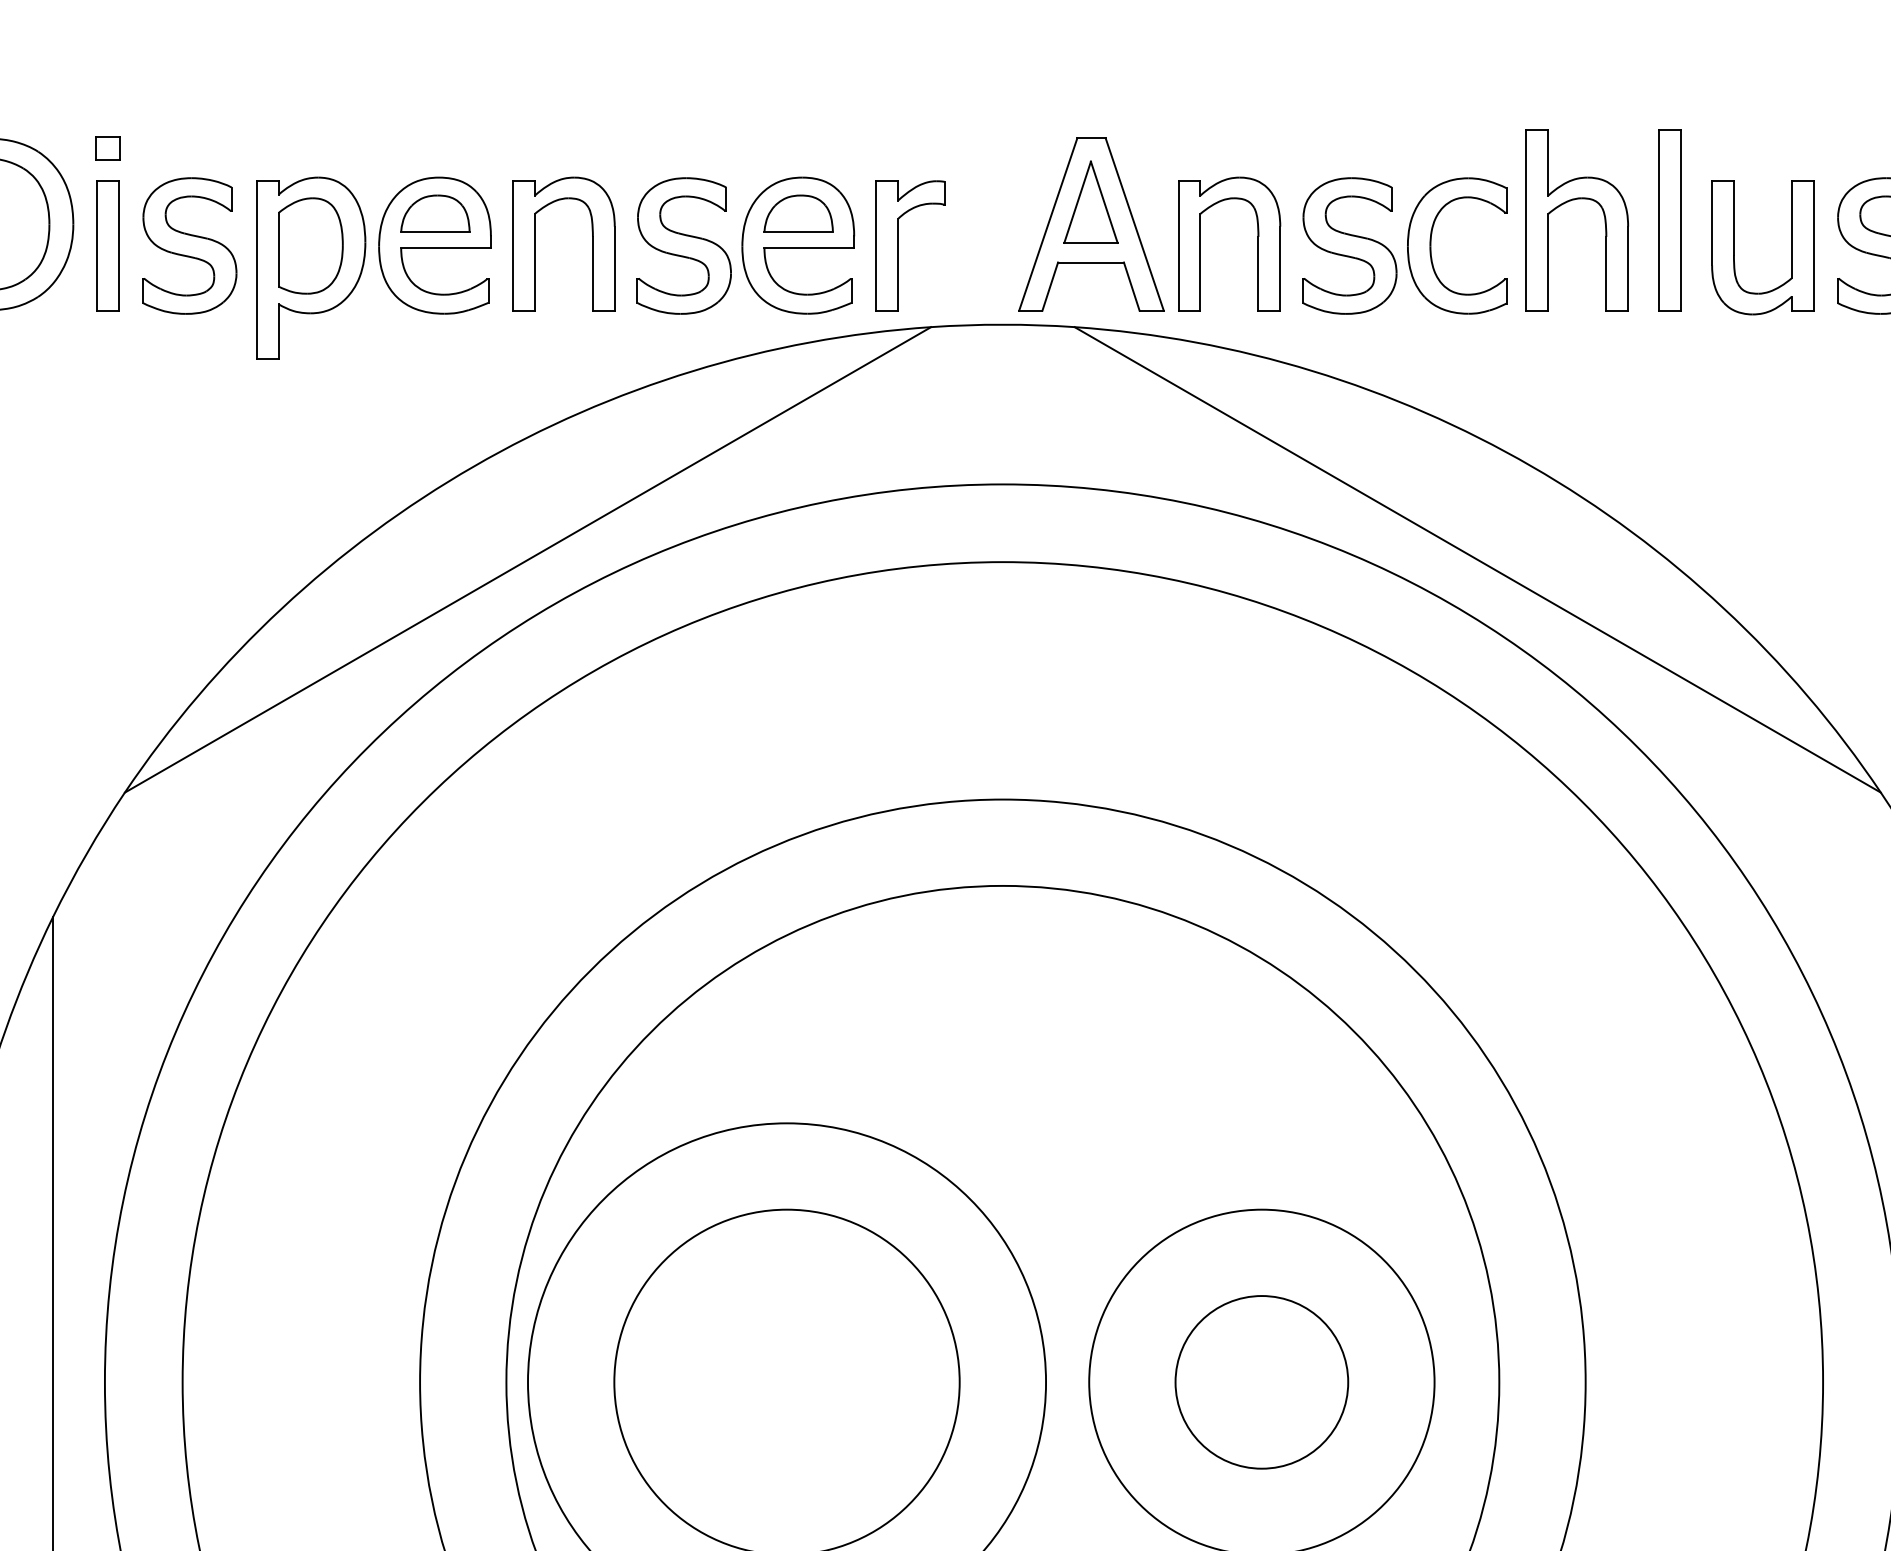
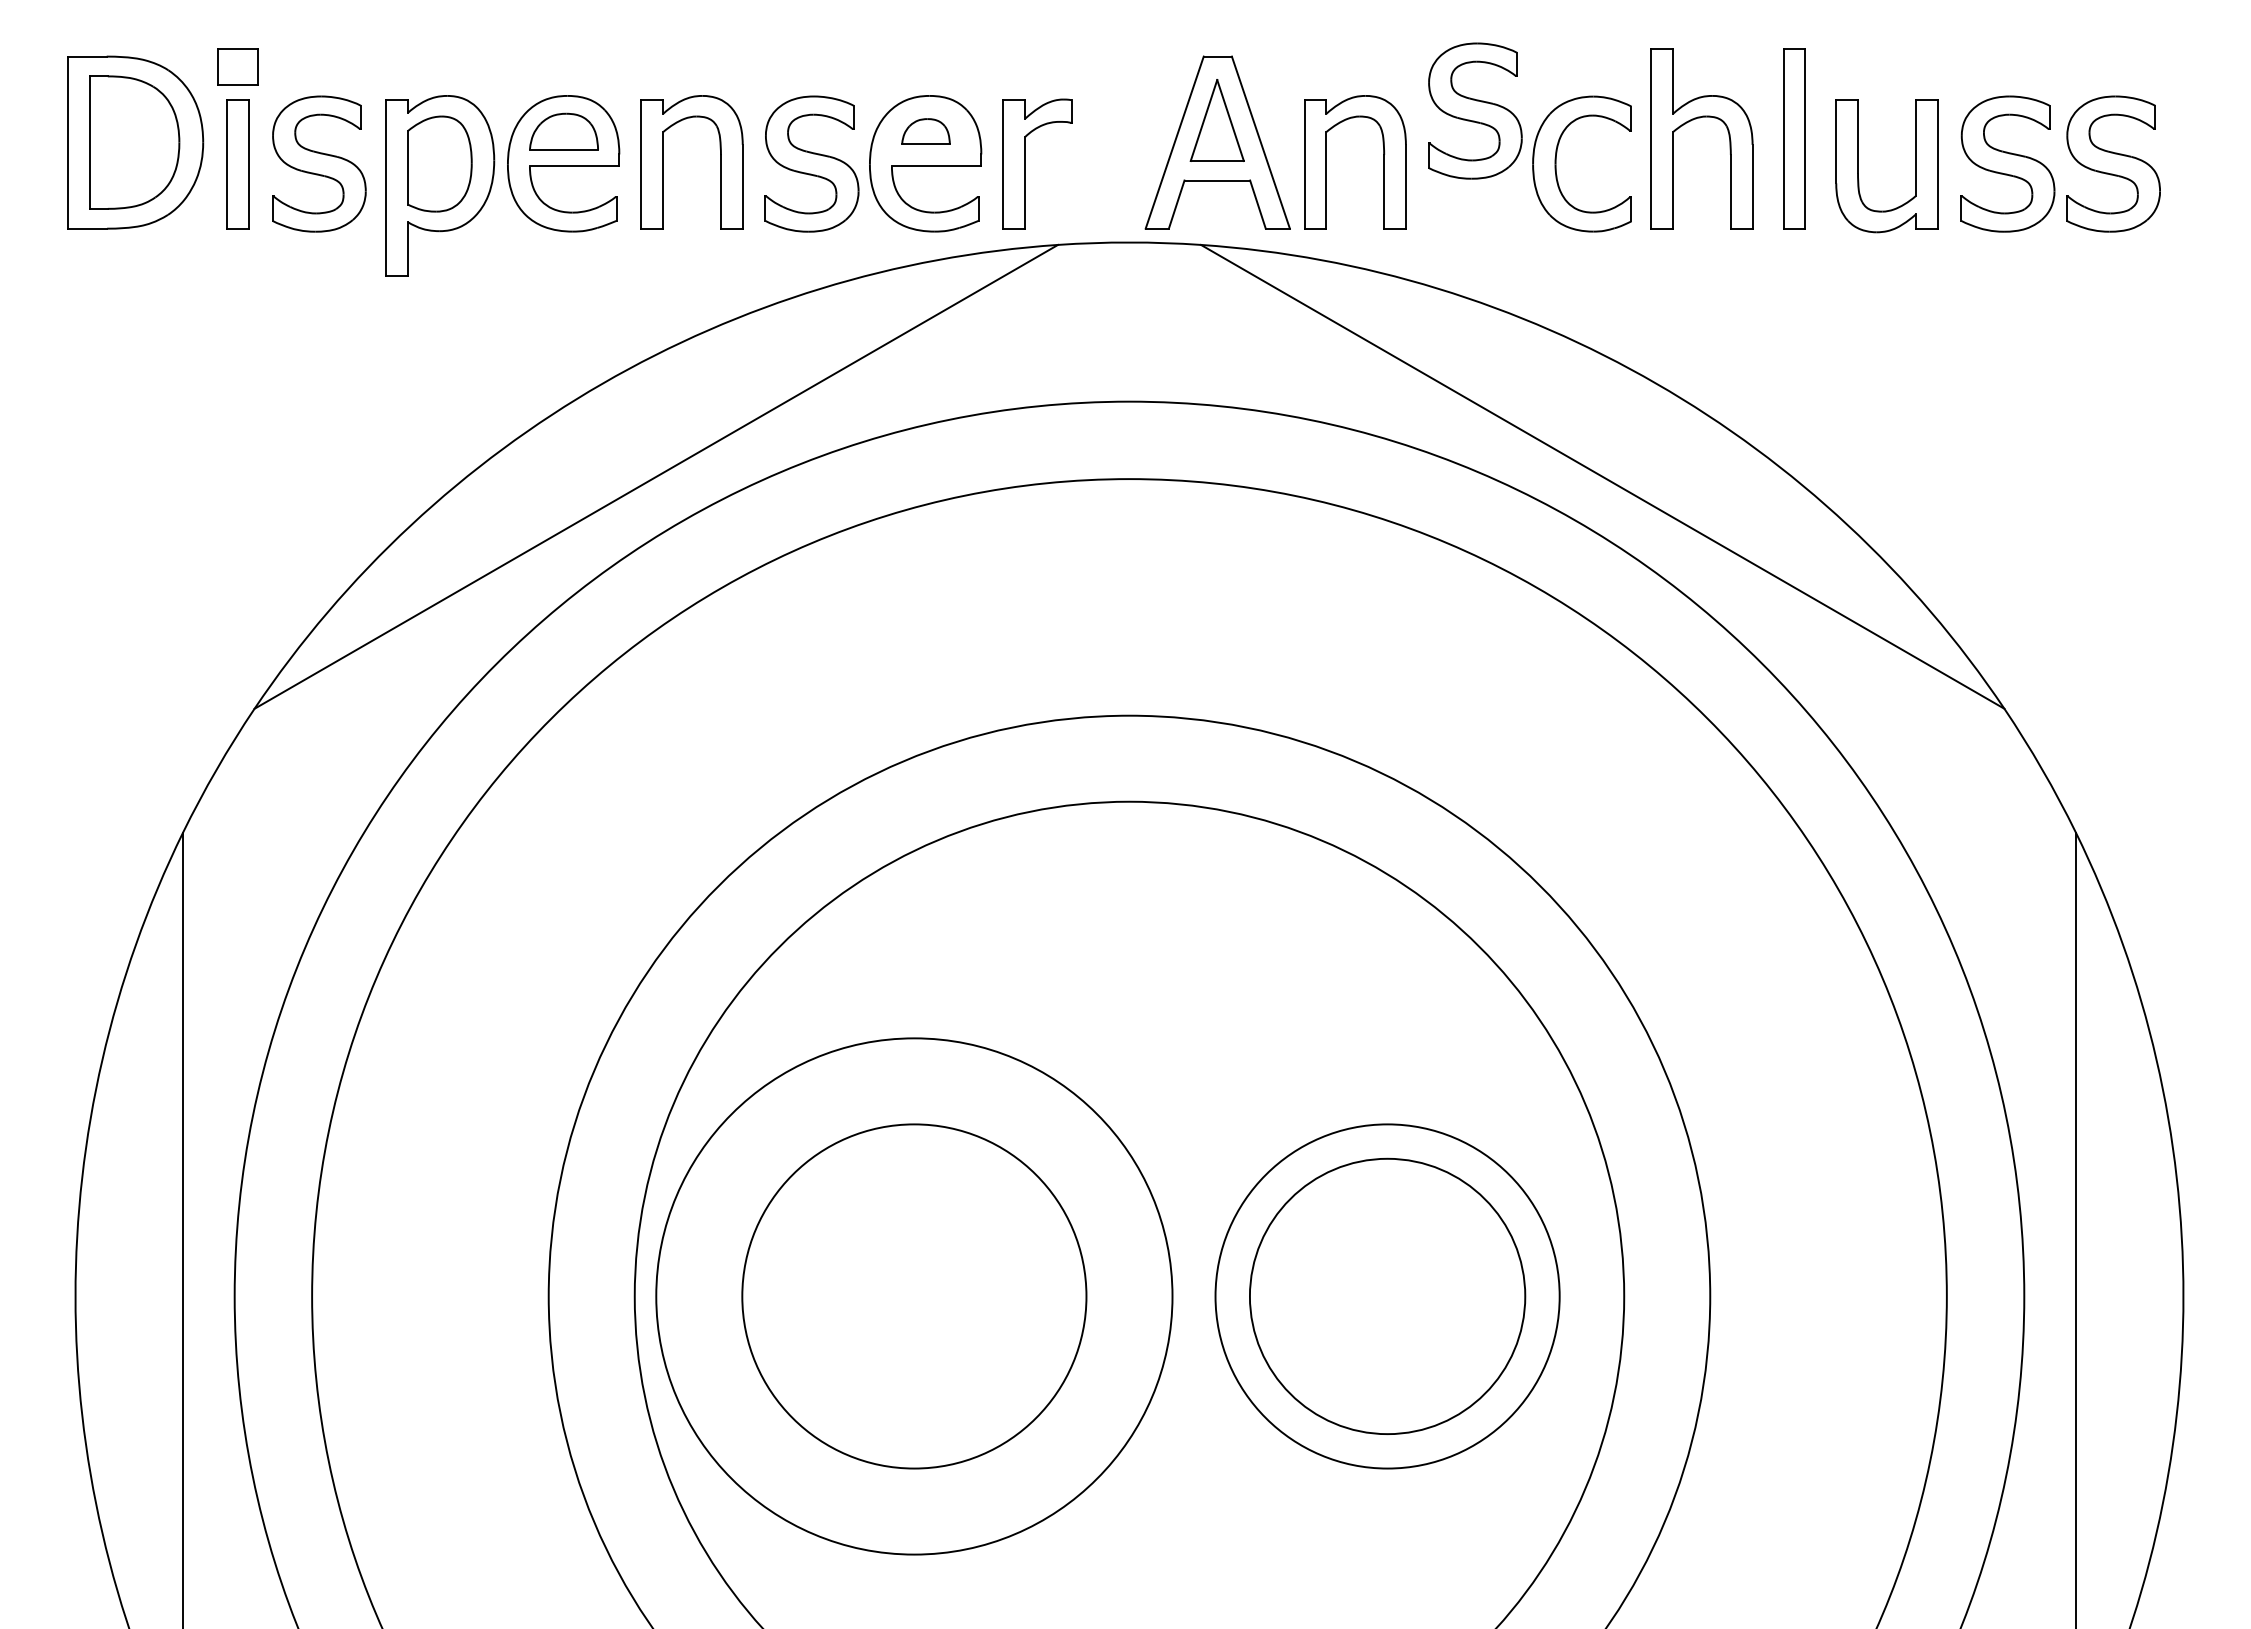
part: (107, 148) -> (237, 66), size x1.6
part: (798, 213) -> (925, 131), size x0.7
part: (1350, 245) -> (1475, 110), moved
circle: (1261, 1382) -> (1387, 1296), size x1.6

